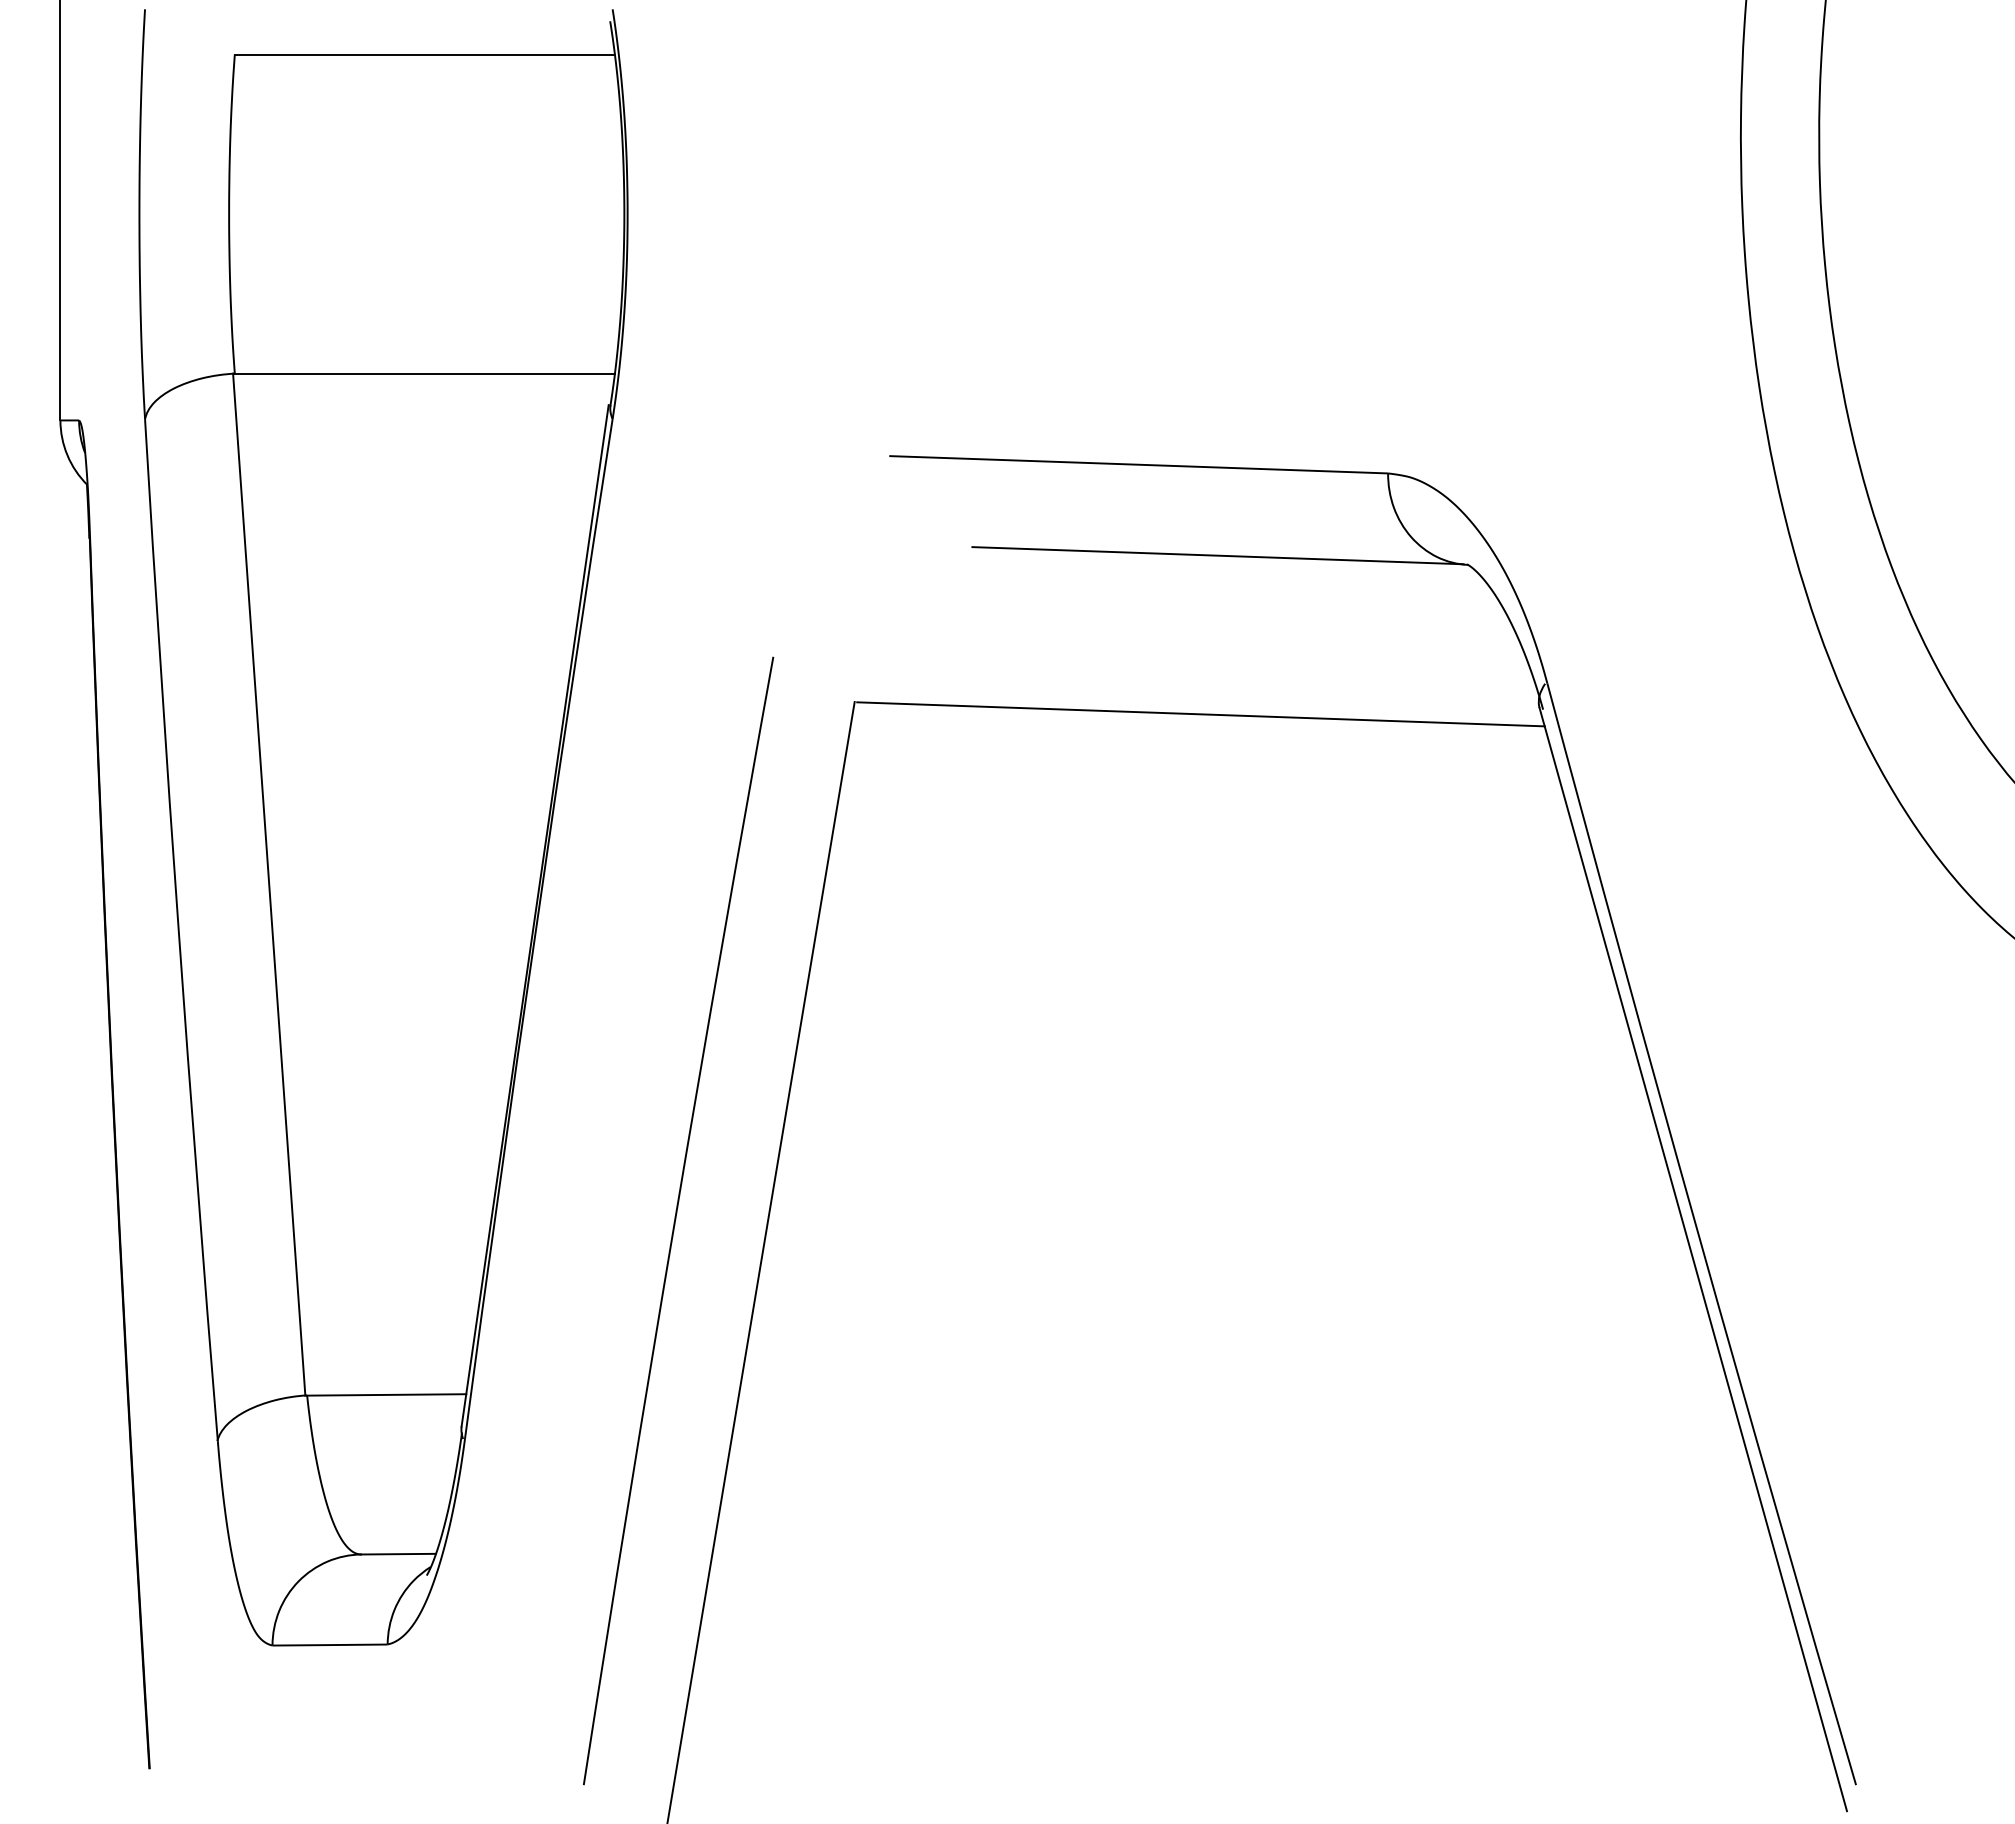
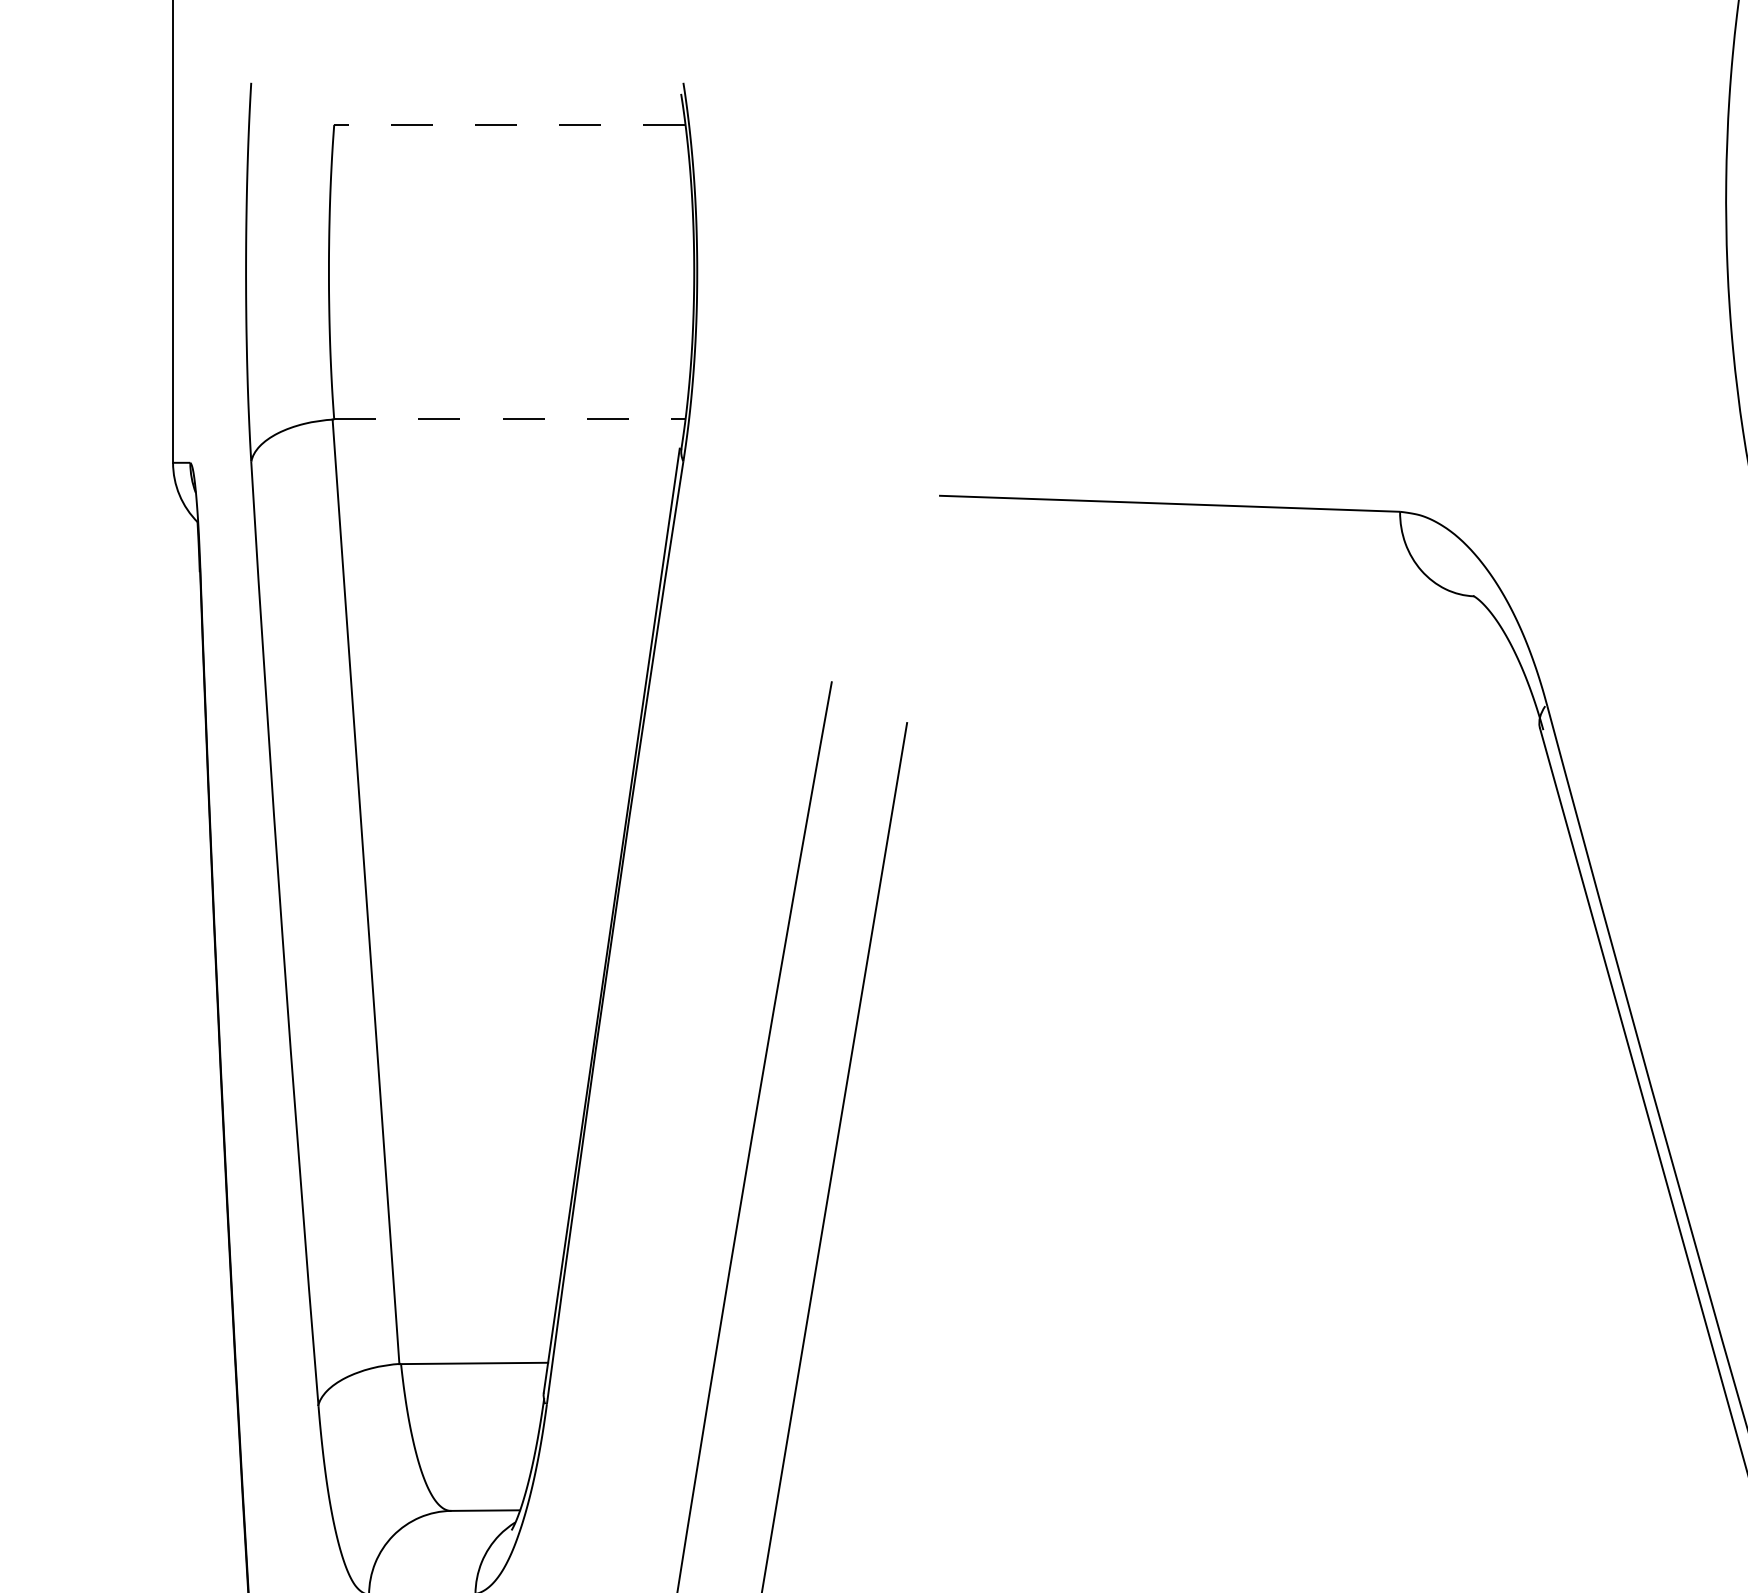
line: (424, 54) -> (509, 124), solid -> dashed
line: (425, 373) -> (510, 419), solid -> dashed
line: (1217, 555) -> (1242, 587), removed
line: (1200, 714) -> (1226, 734), removed

